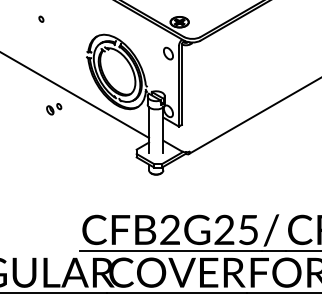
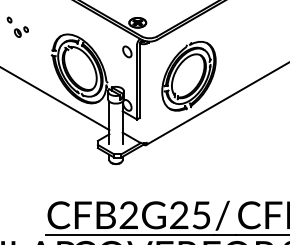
part: (234, 79) -> (188, 75), added
part: (54, 109) -> (21, 32), moved

